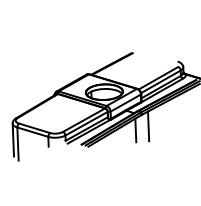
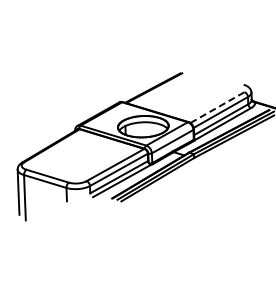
line: (158, 78) -> (217, 107), solid -> dashed
line: (148, 126) -> (203, 173), removed
line: (135, 130) -> (186, 179), removed

